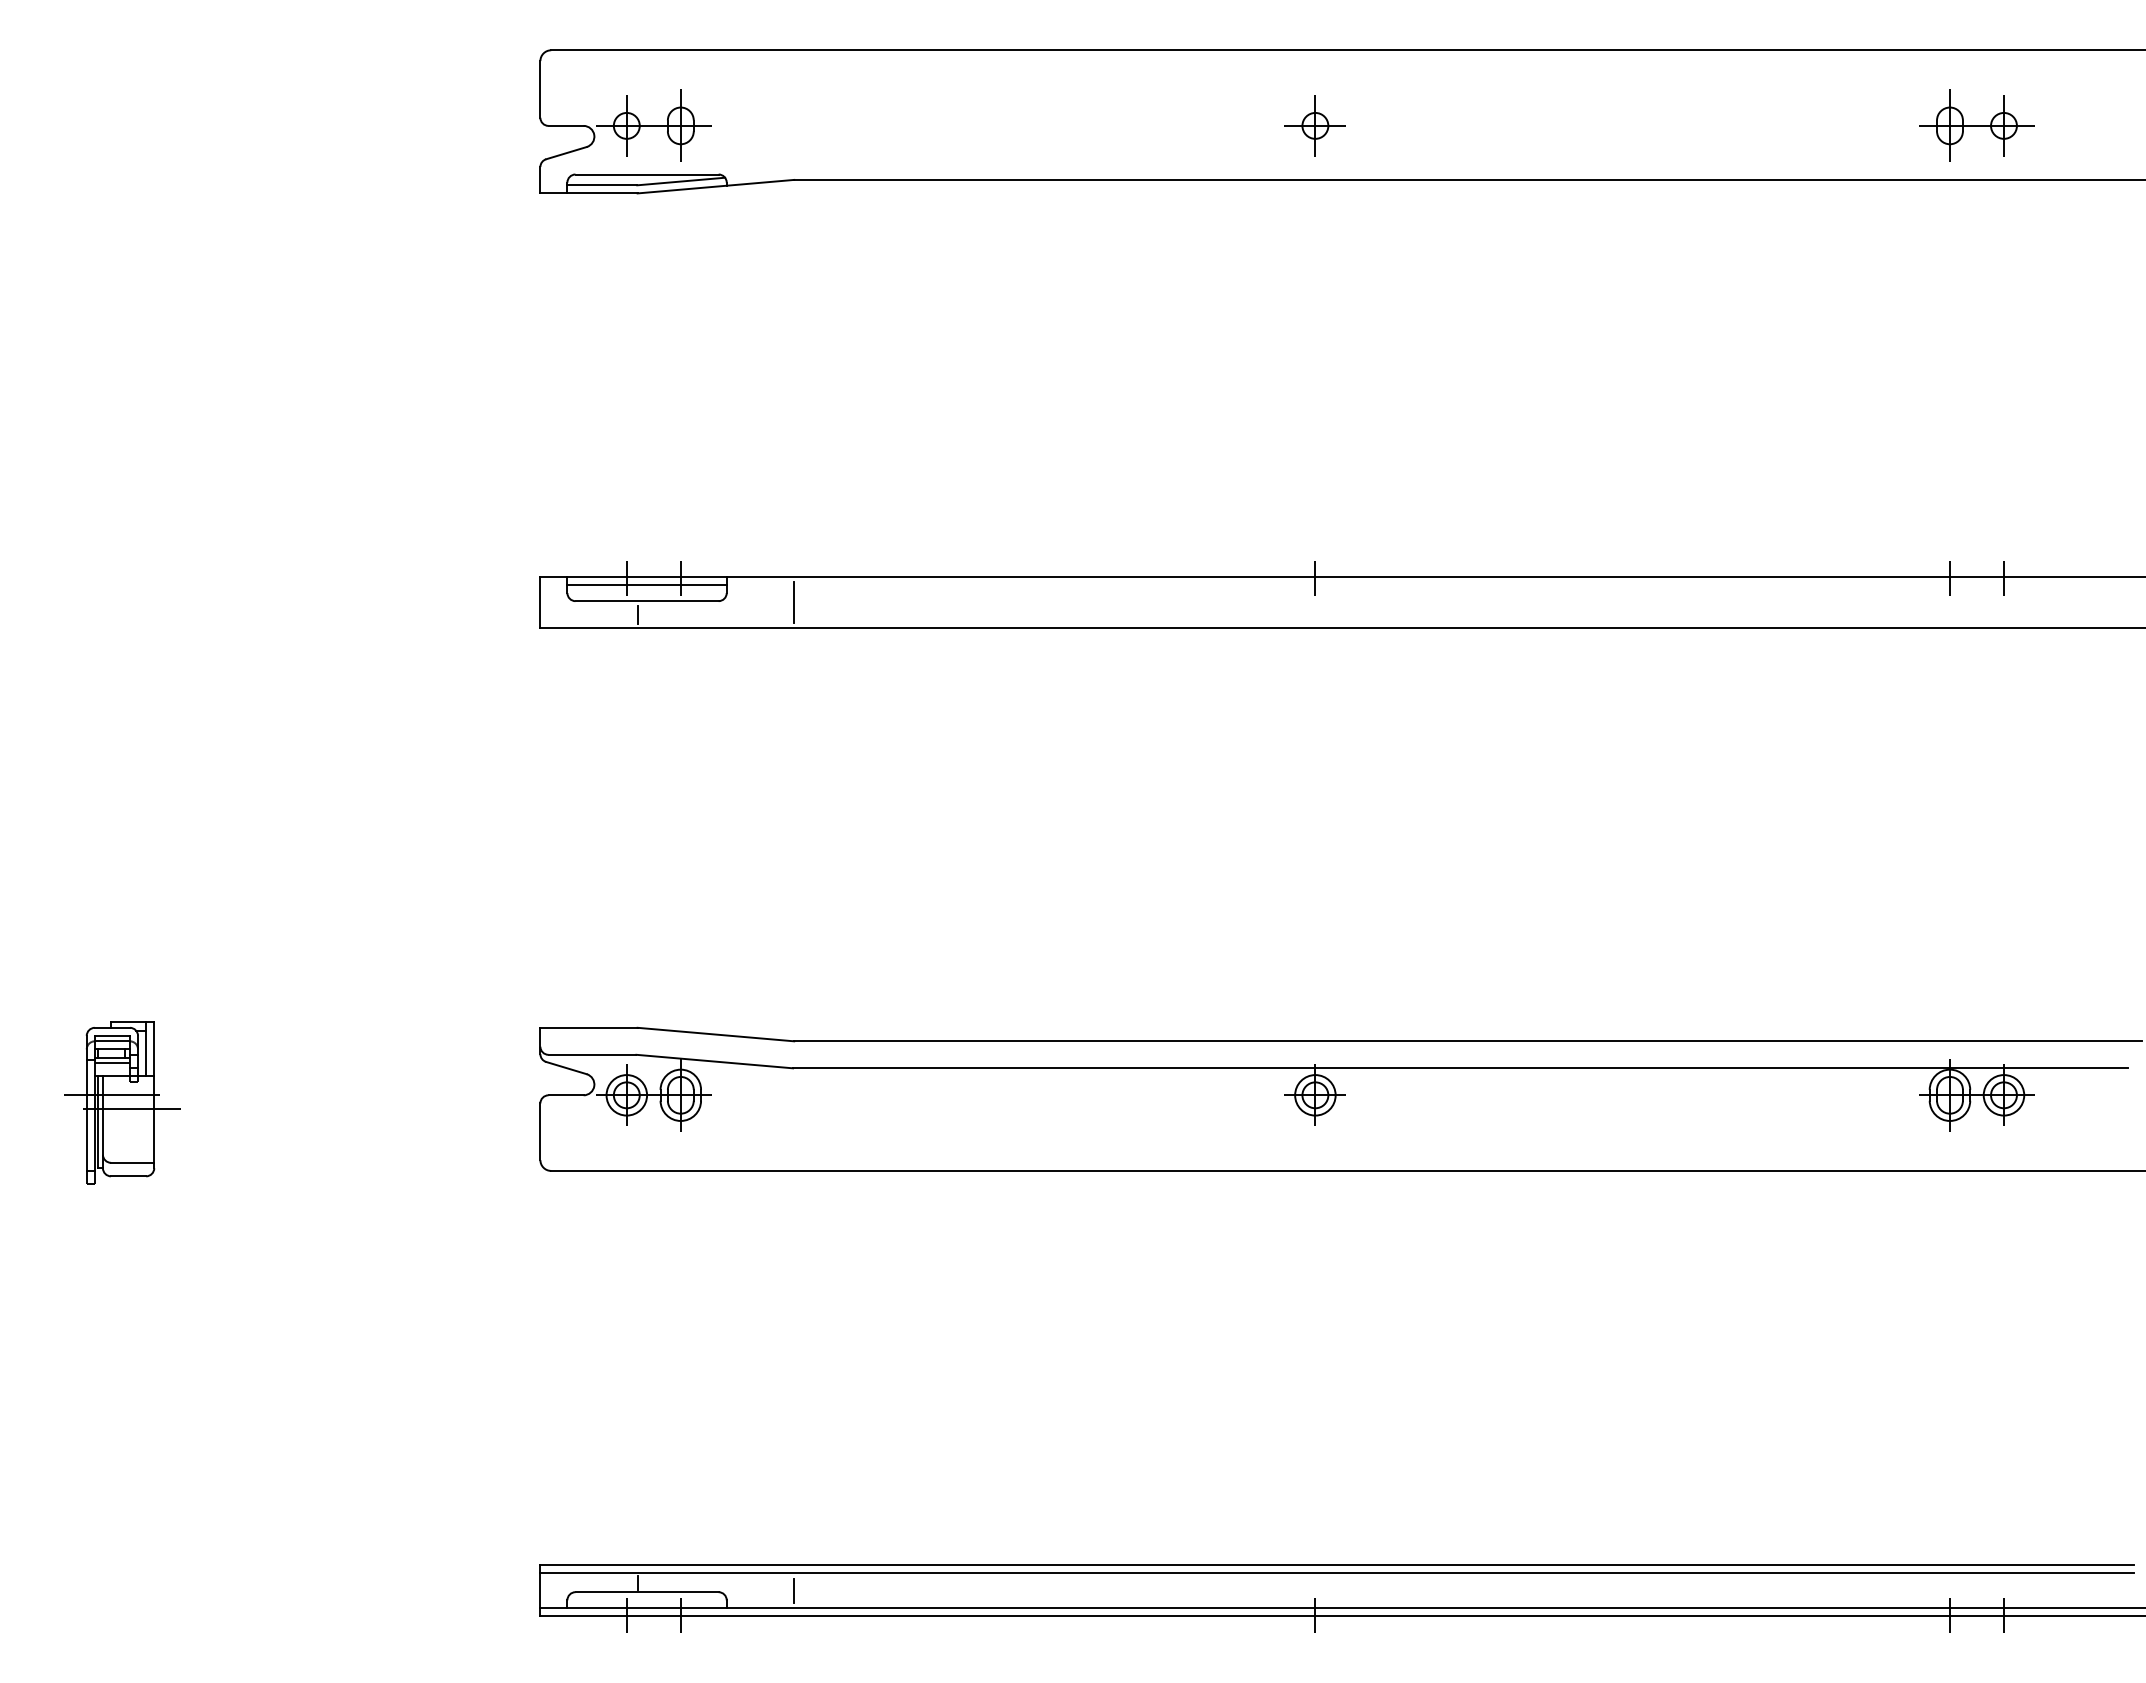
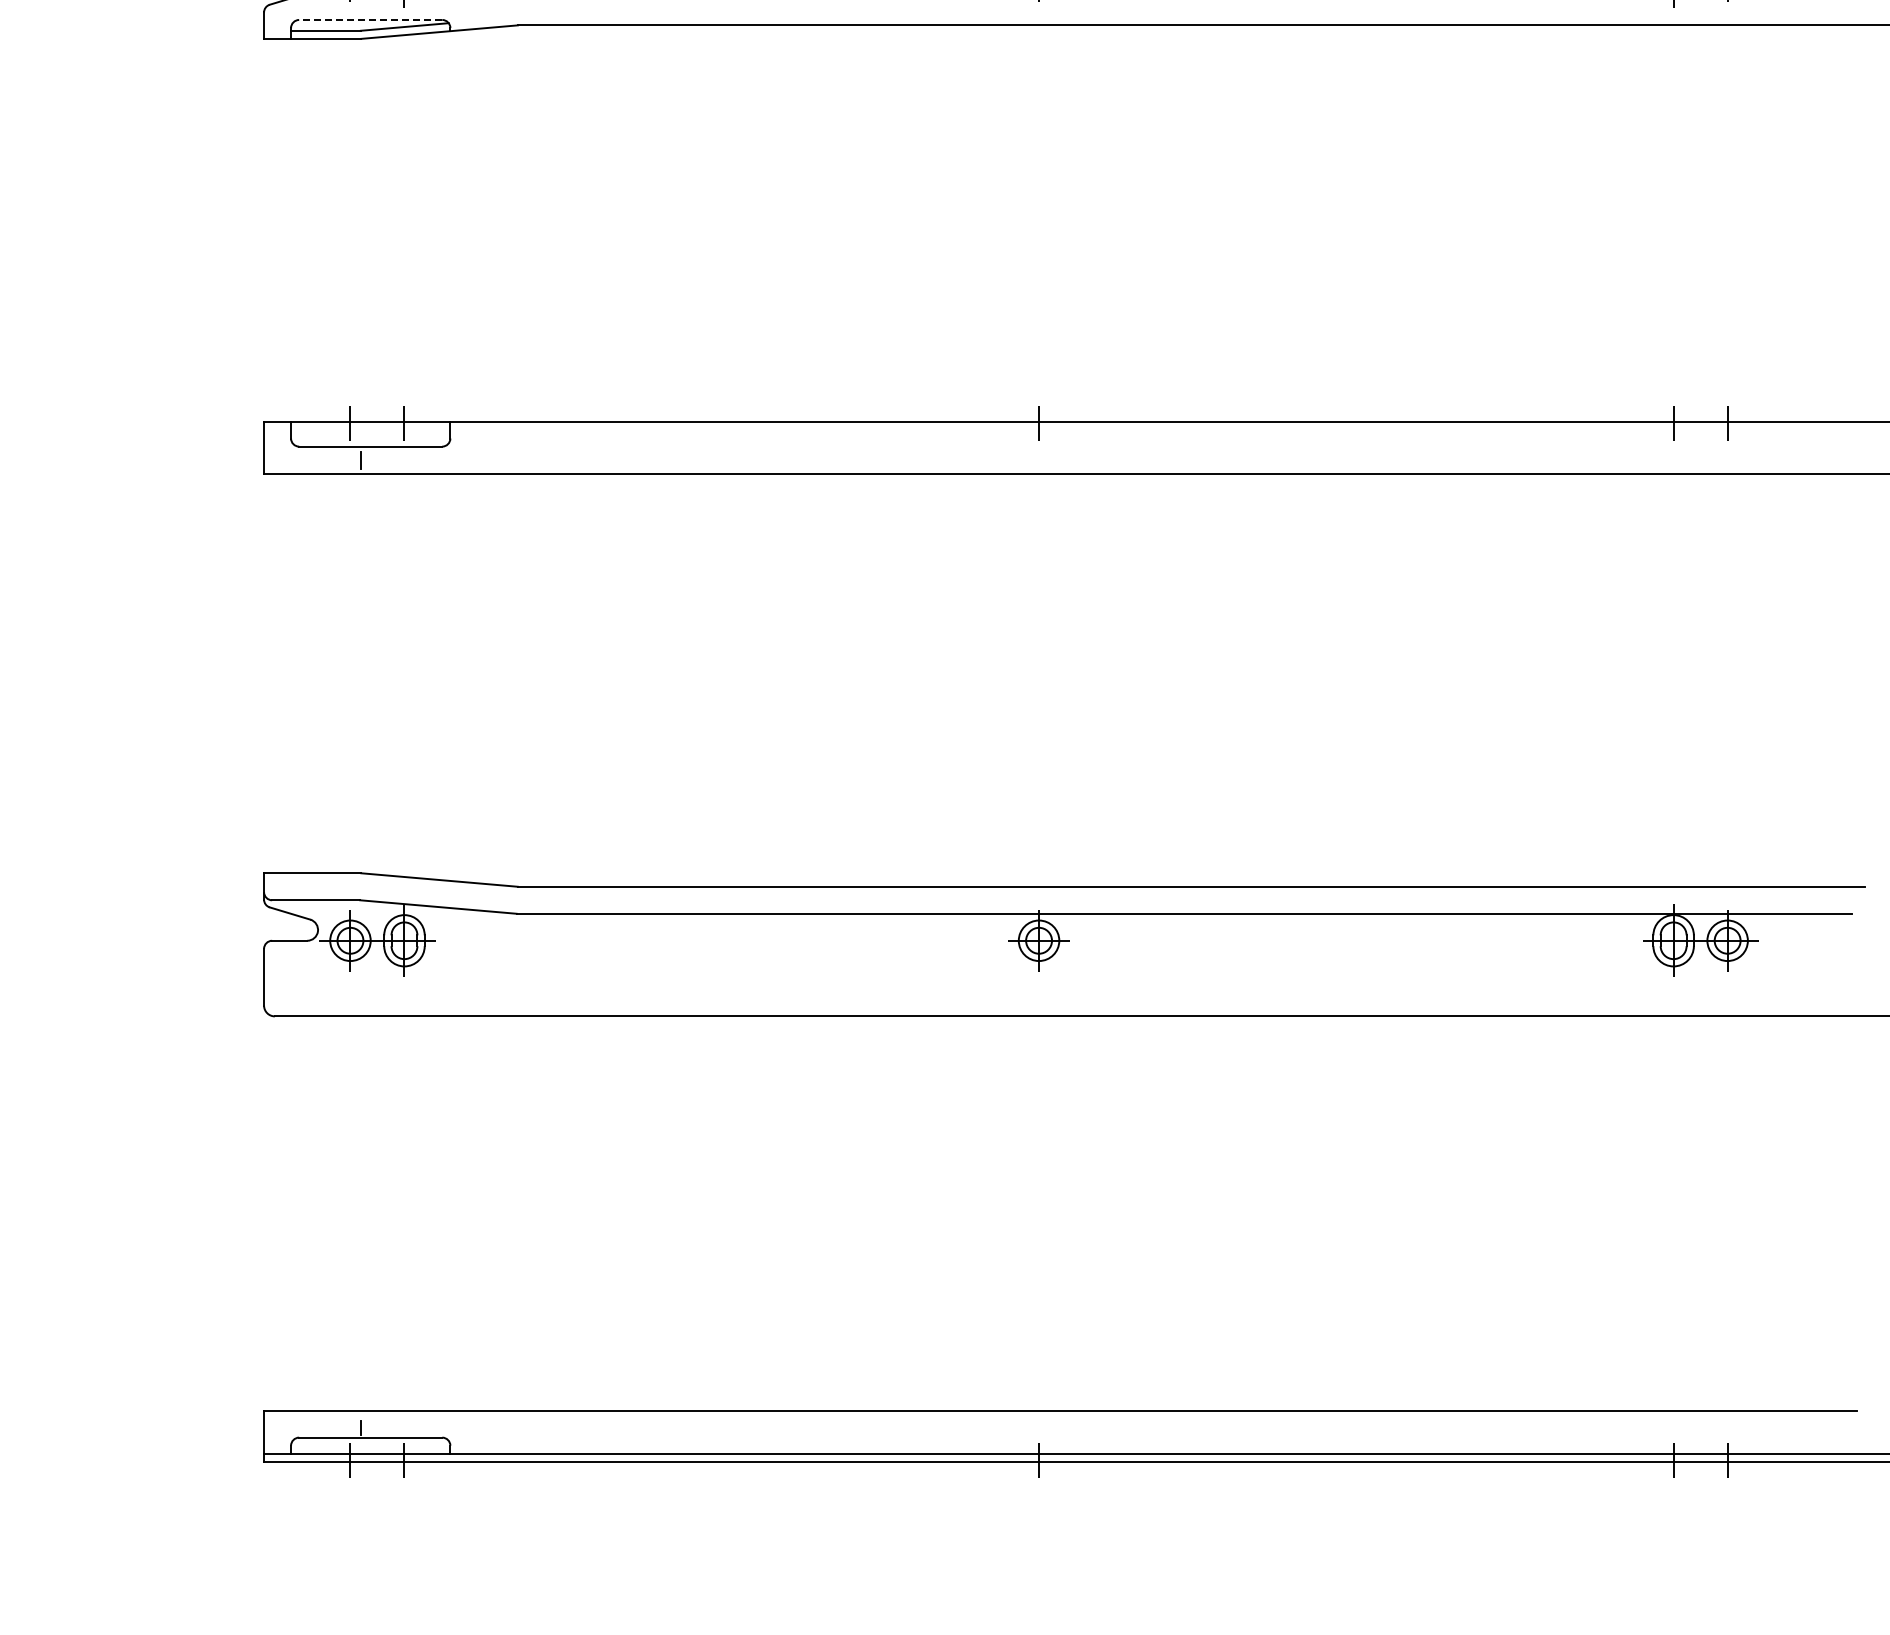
line: (647, 174) -> (371, 19), solid -> dashed
line: (646, 584) -> (370, 429), removed
line: (794, 602) -> (518, 447), removed
line: (1336, 1573) -> (1060, 1418), removed
line: (794, 1590) -> (518, 1435), removed

